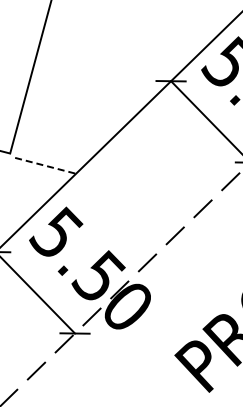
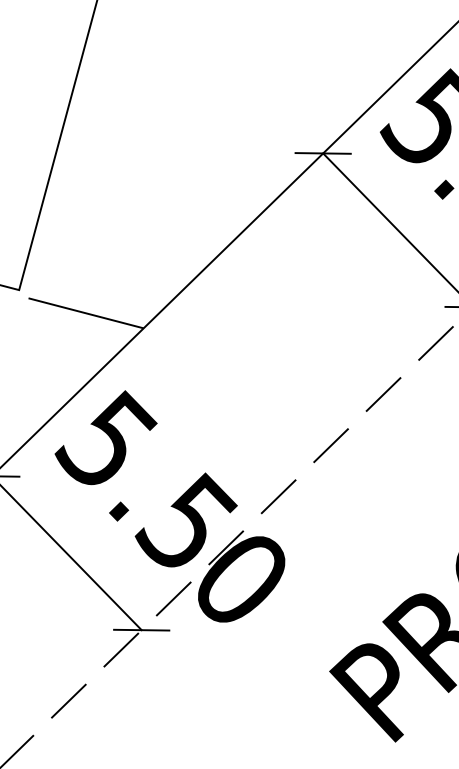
line: (46, 165) -> (87, 312), dashed -> solid

